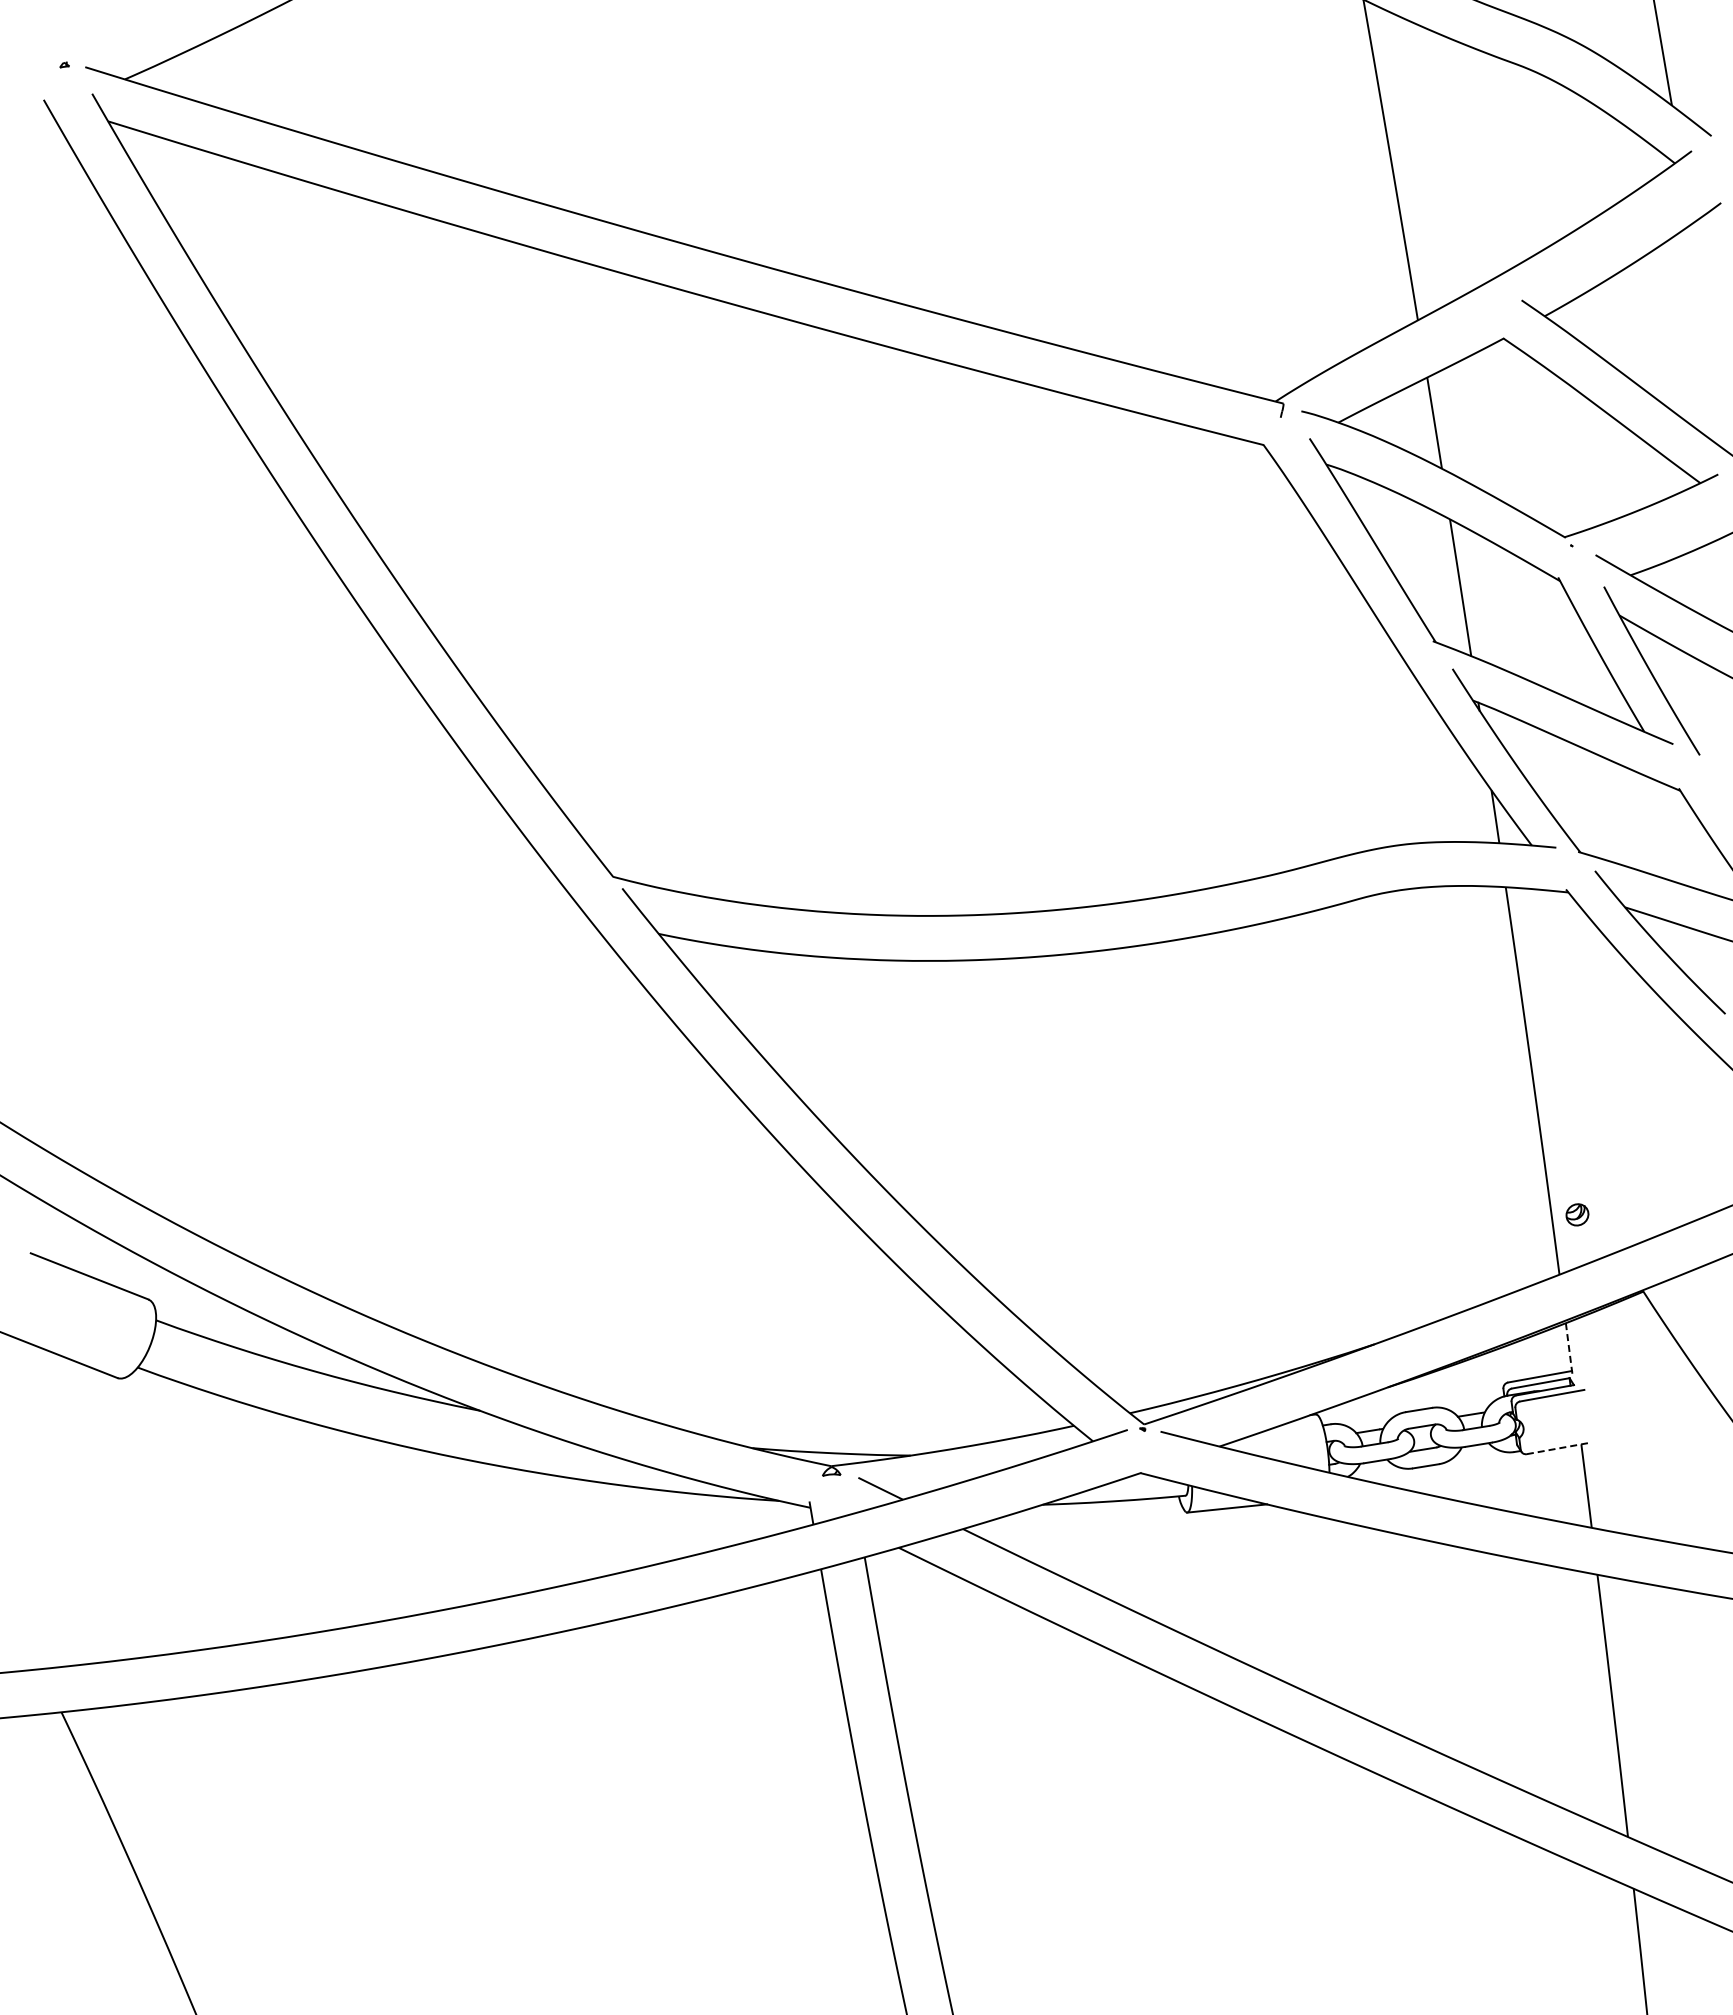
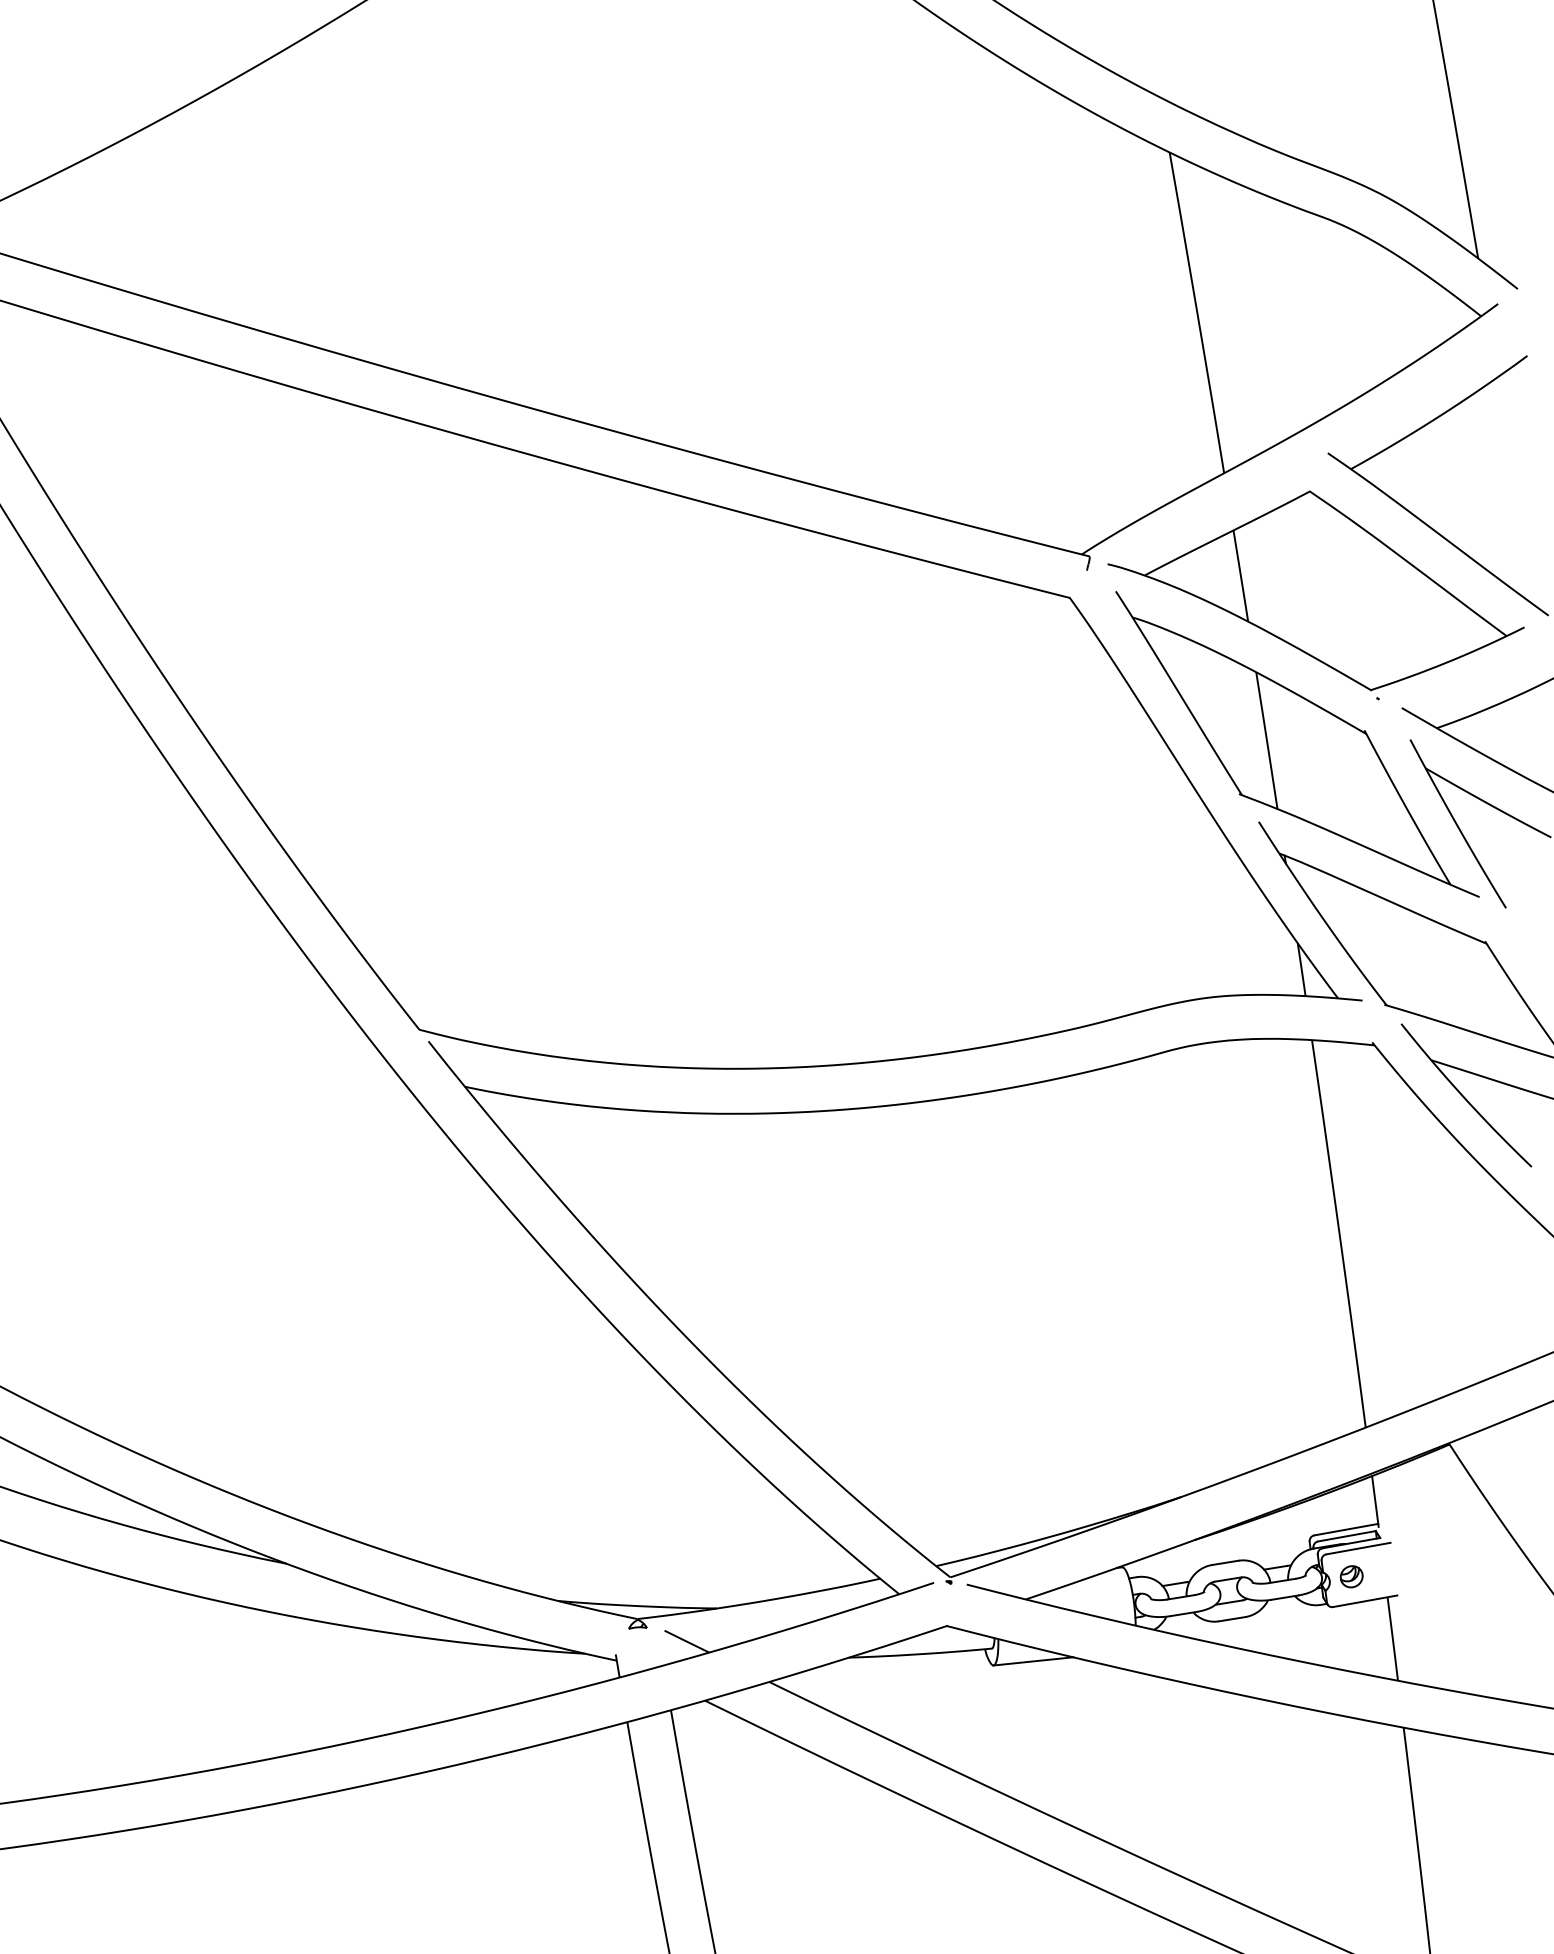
part: (1577, 1214) -> (1351, 1576), moved
line: (1569, 1348) -> (1375, 1501), dashed -> solid
line: (1558, 1448) -> (1364, 1601), dashed -> solid

